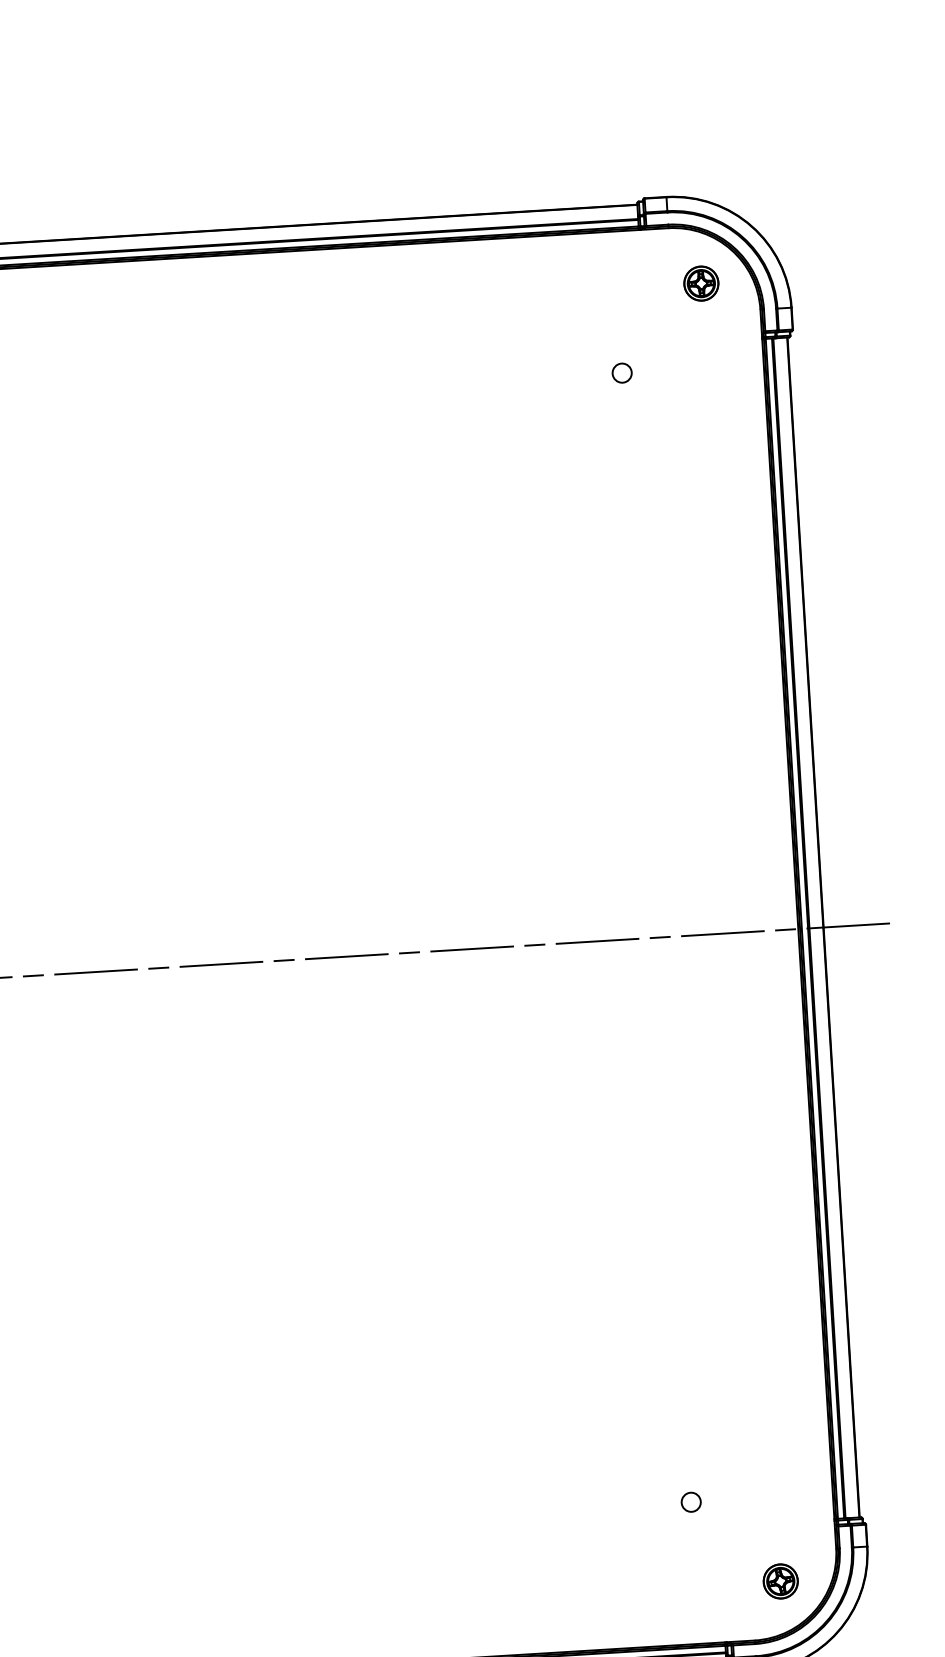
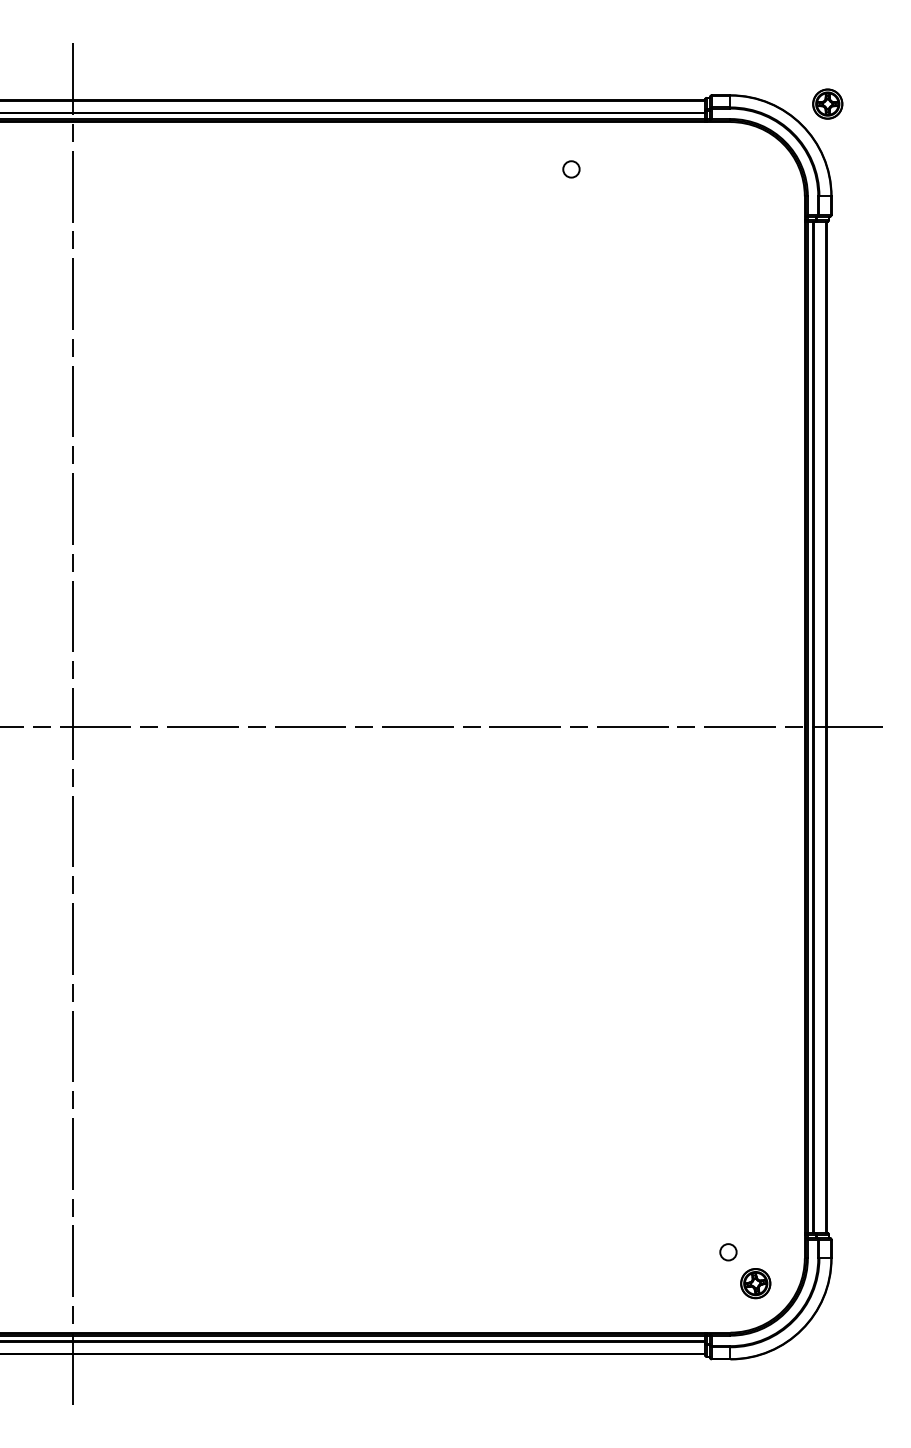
part: (701, 282) -> (827, 103), moved
circle: (622, 373) -> (571, 169), moved
circle: (691, 1502) -> (728, 1252), moved

